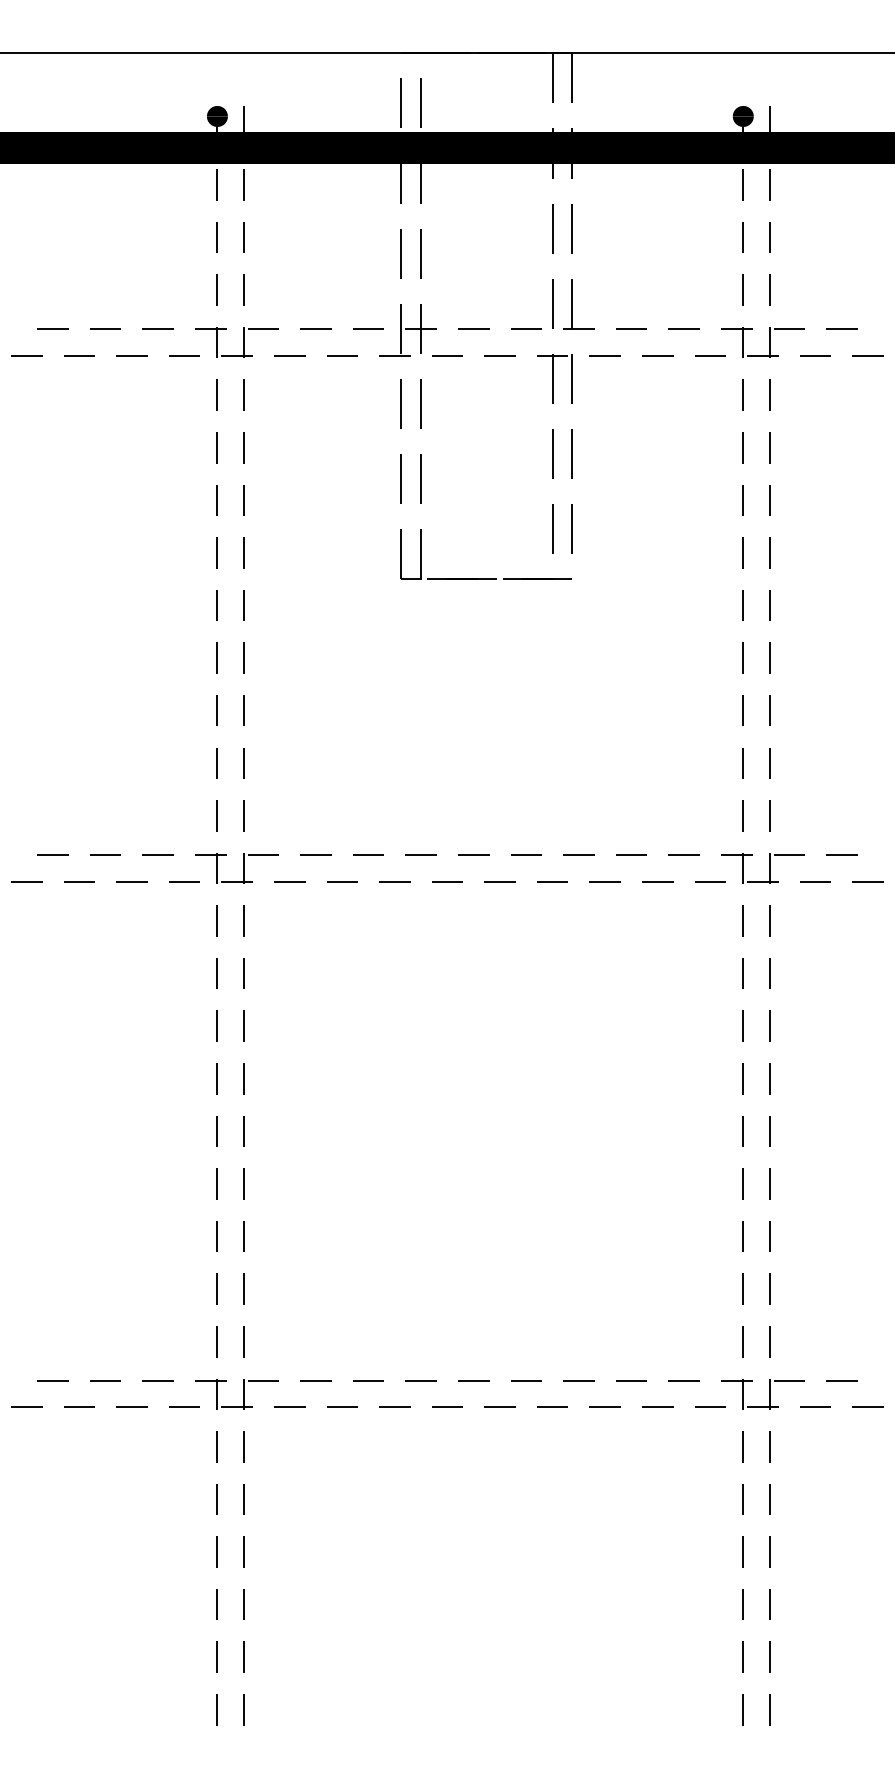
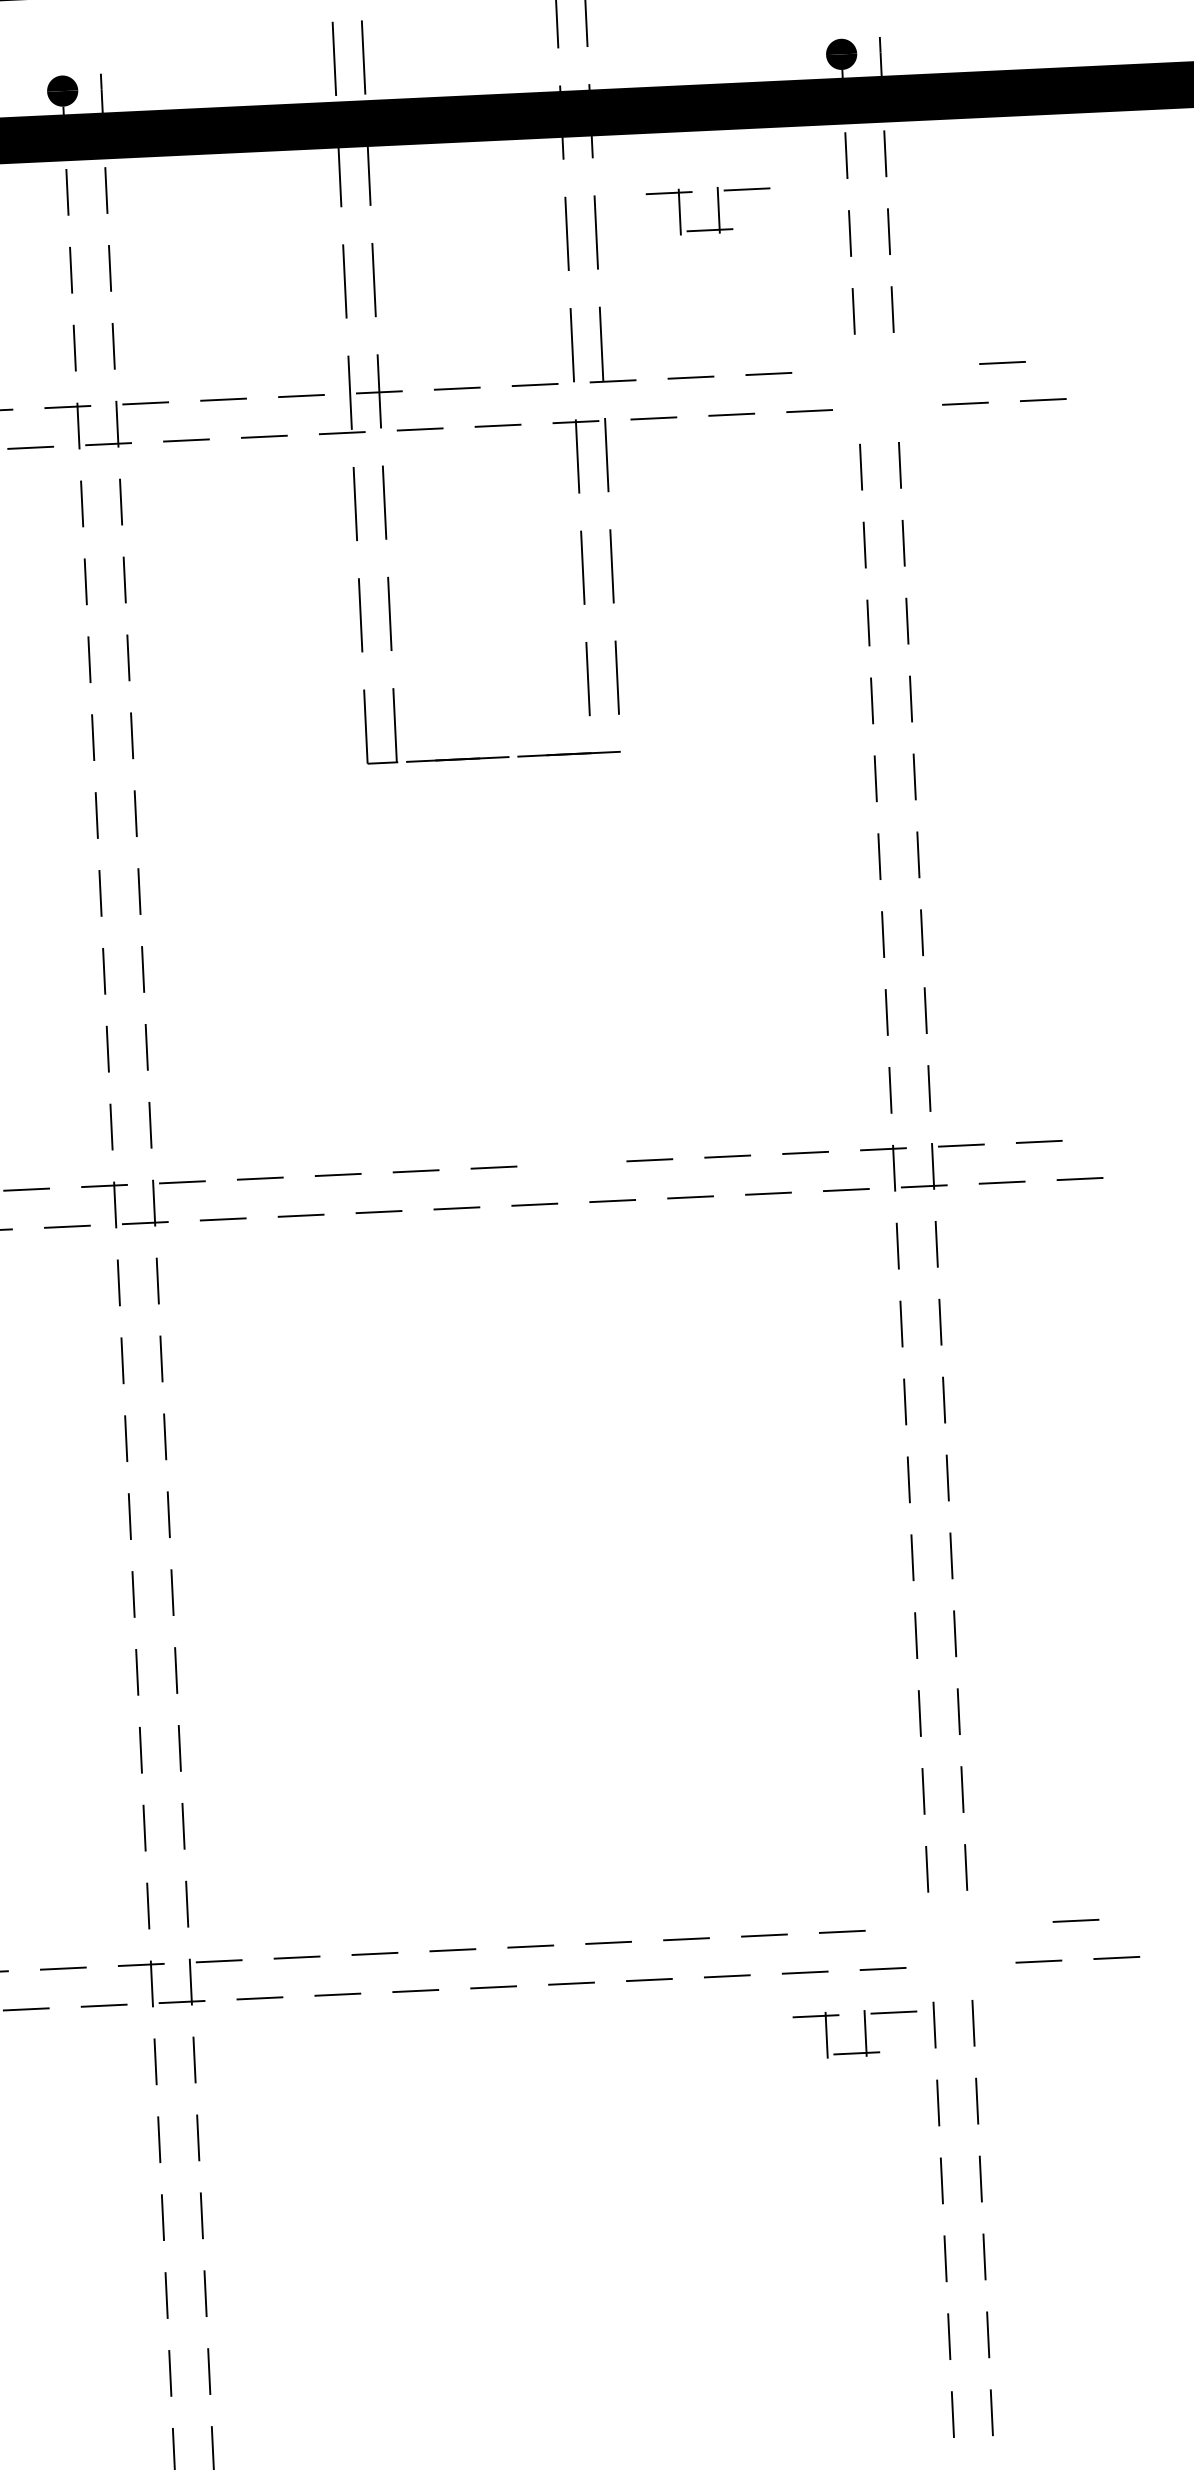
part: (769, 342) -> (718, 210), moved
line: (526, 854) -> (572, 1162), removed
part: (769, 1394) -> (865, 2033), moved

